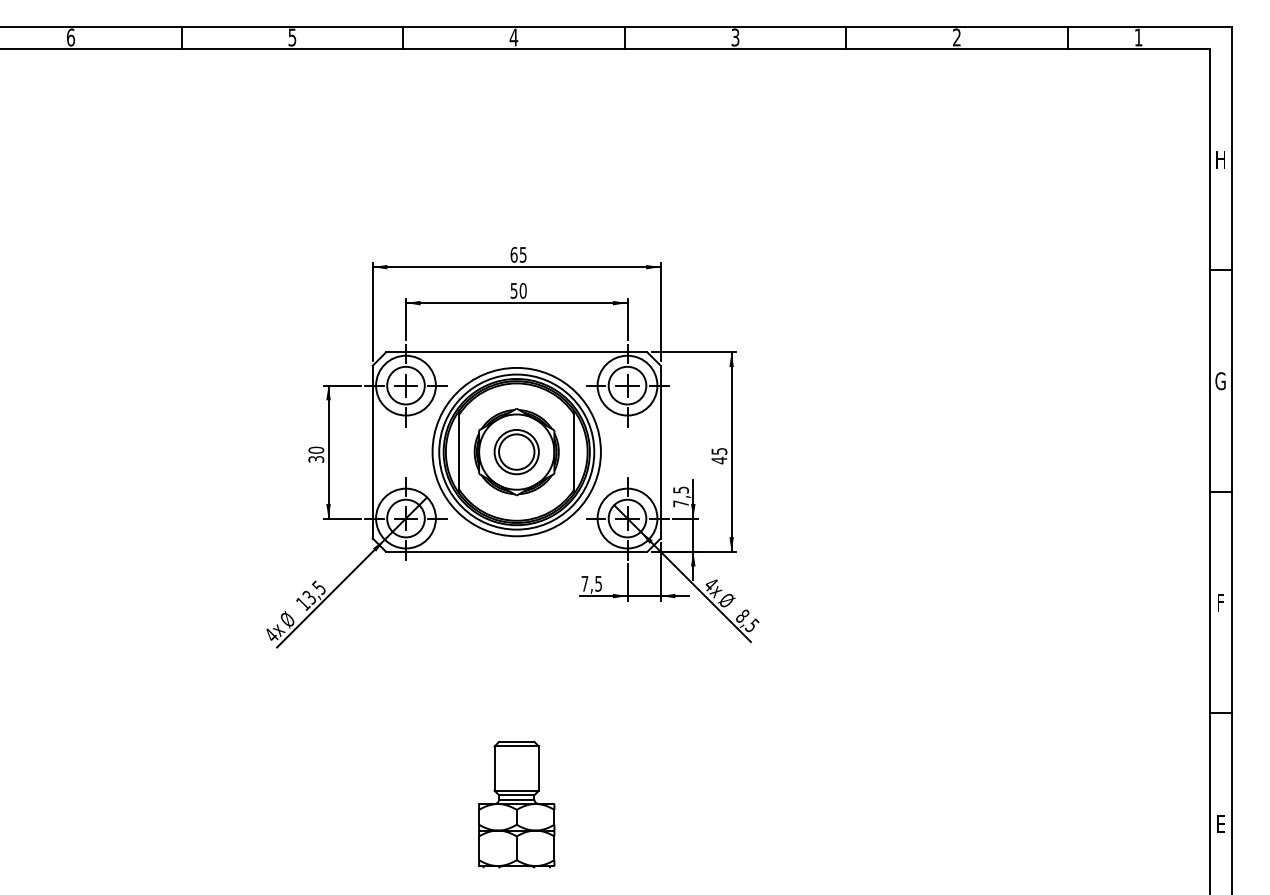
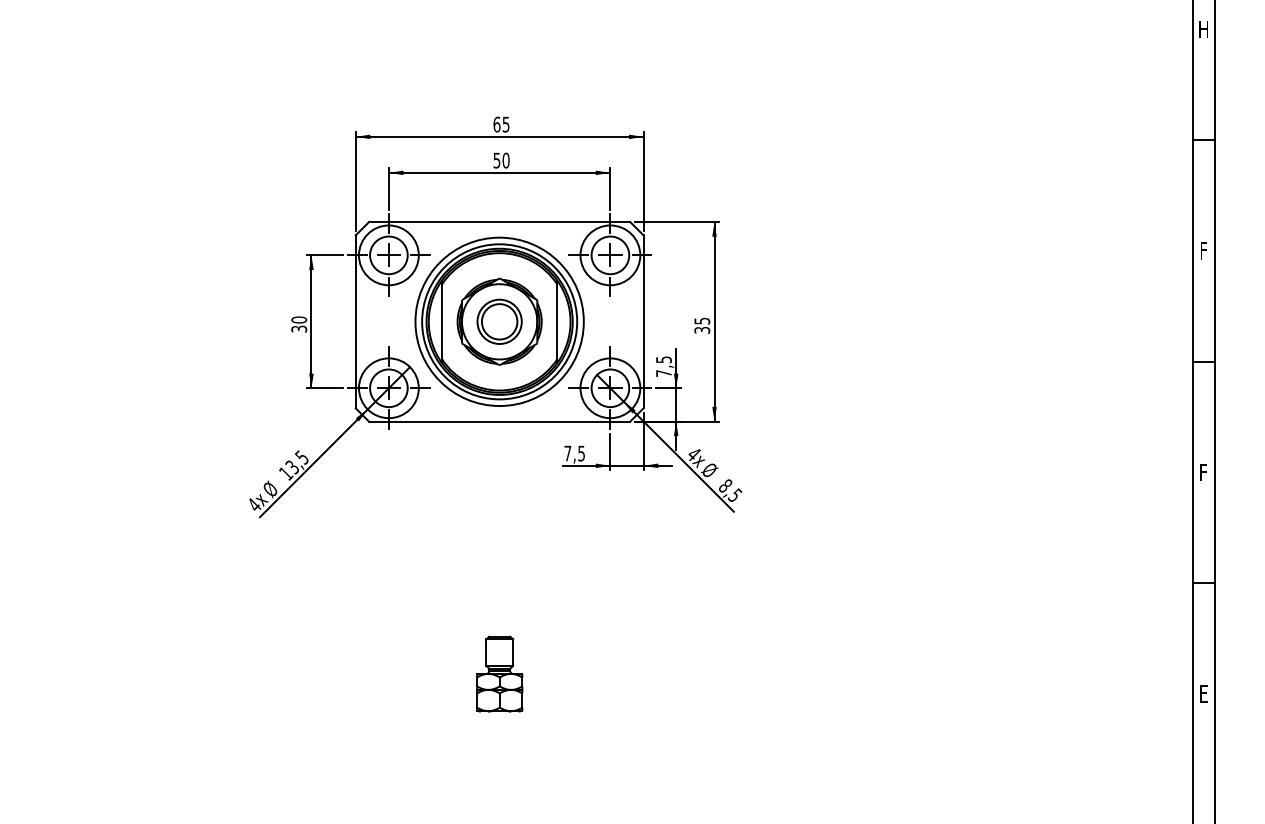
text: (1220, 381) -> (1203, 251), G -> F
text: (719, 460) -> (702, 330), 45 -> 35
part: (516, 804) -> (499, 674), size x0.6

